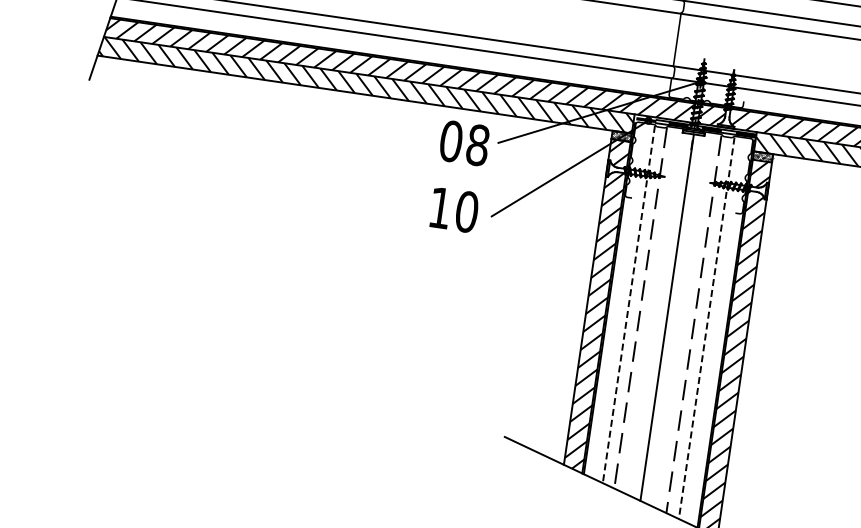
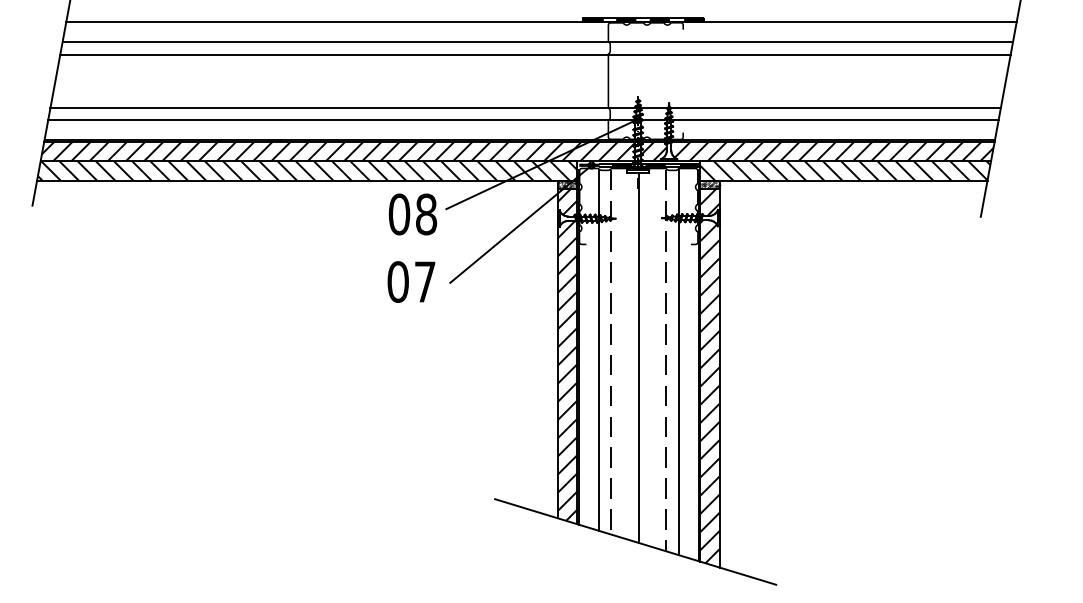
text: (453, 209) -> (411, 281), 10 -> 07
line: (628, 304) -> (598, 350), dashed -> solid
line: (707, 328) -> (679, 362), dashed -> solid

